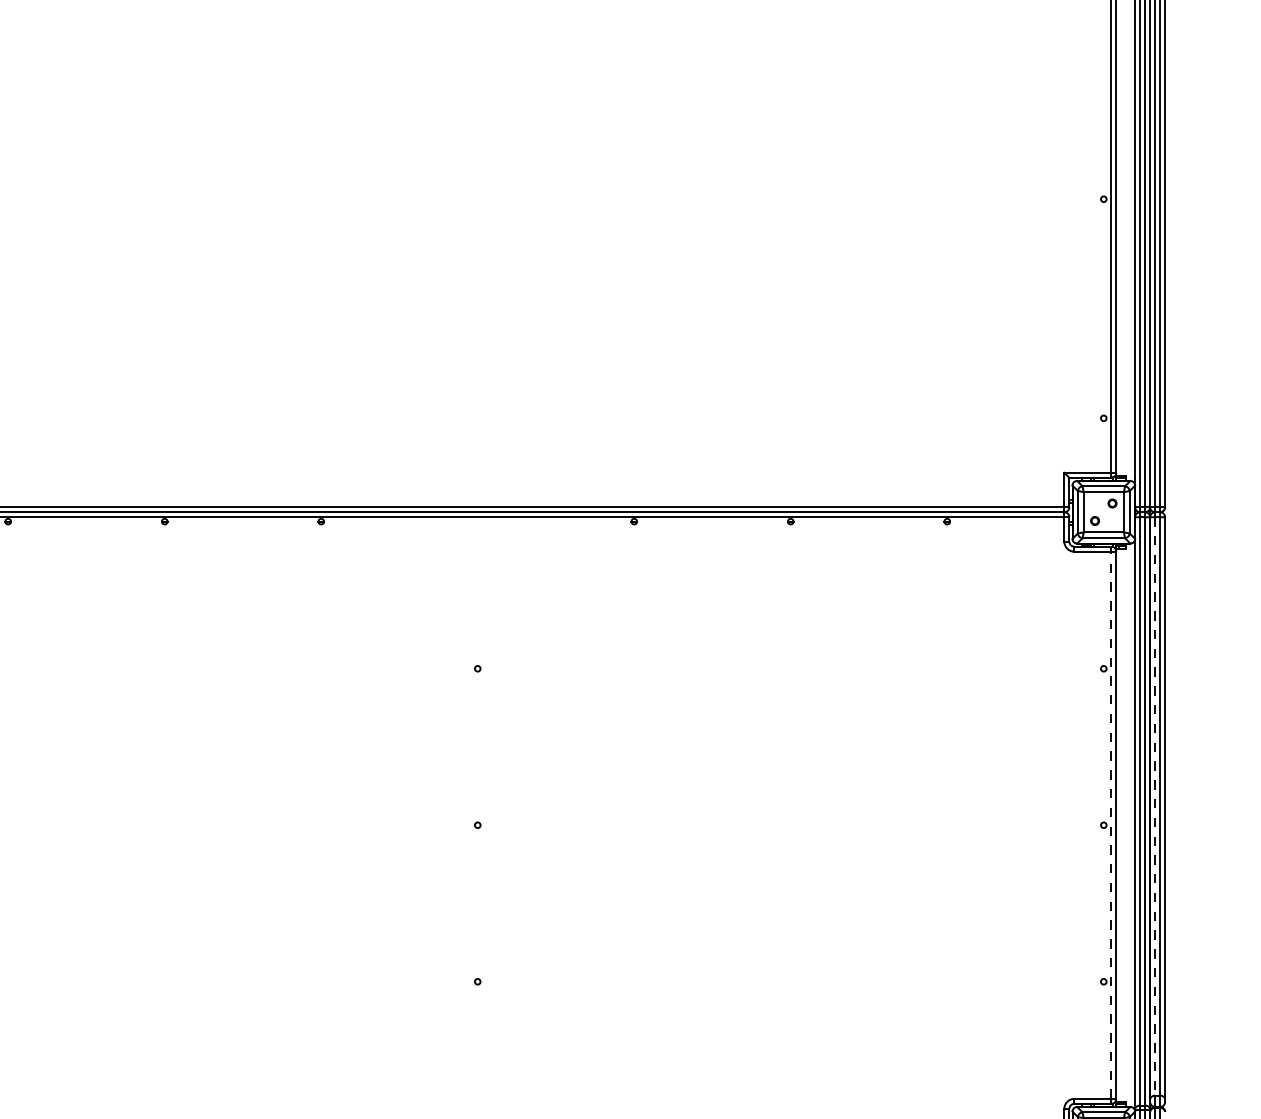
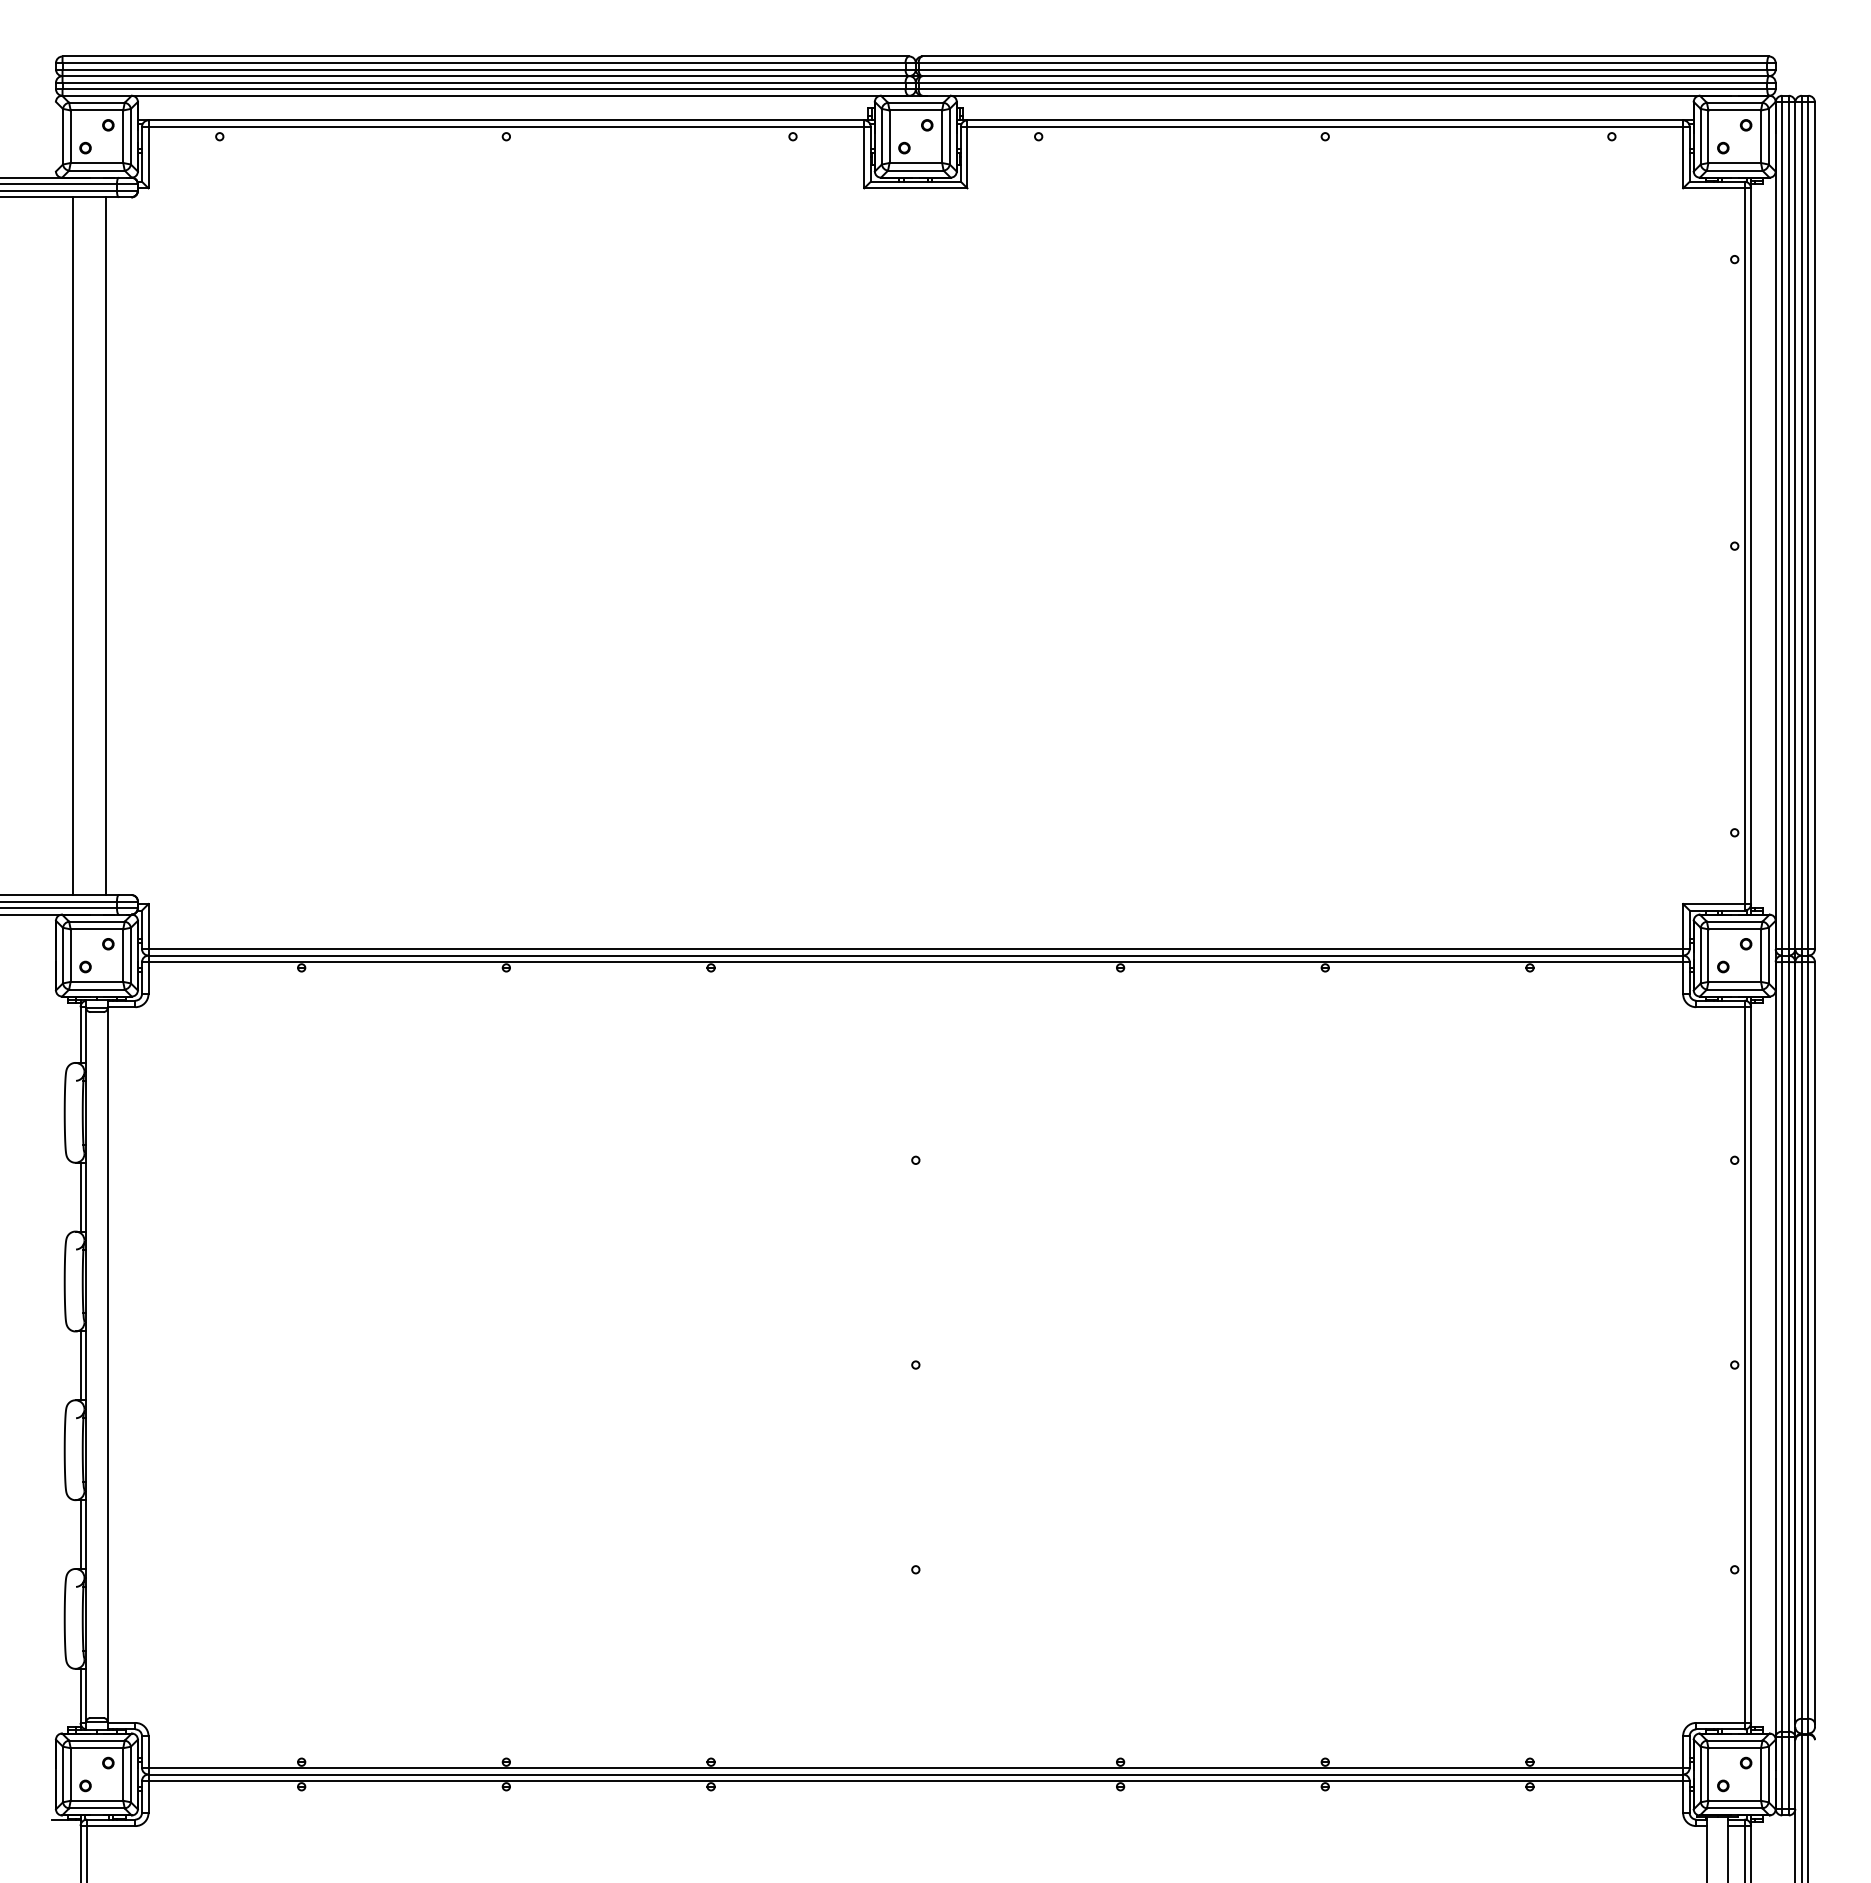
line: (1154, 806) -> (1801, 1340), dashed -> solid
line: (1111, 825) -> (1744, 1365), dashed -> solid

